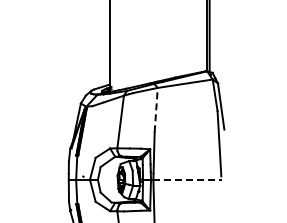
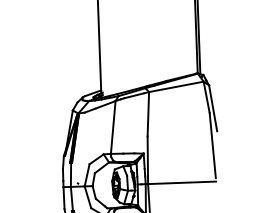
line: (156, 109) -> (148, 113), dashed -> solid
line: (187, 179) -> (182, 182), dashed -> solid

